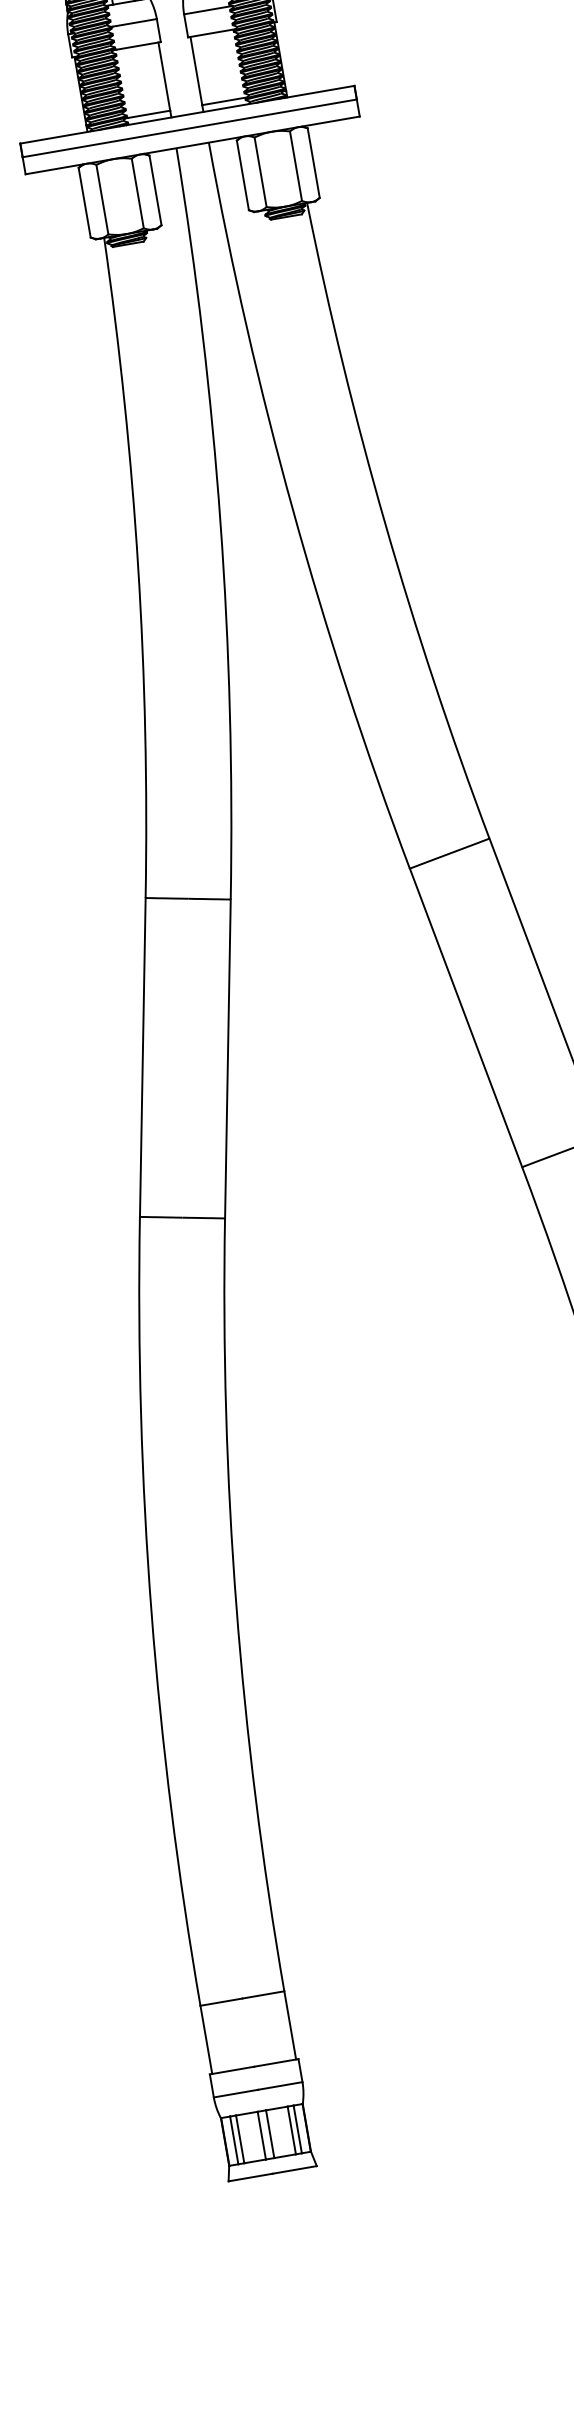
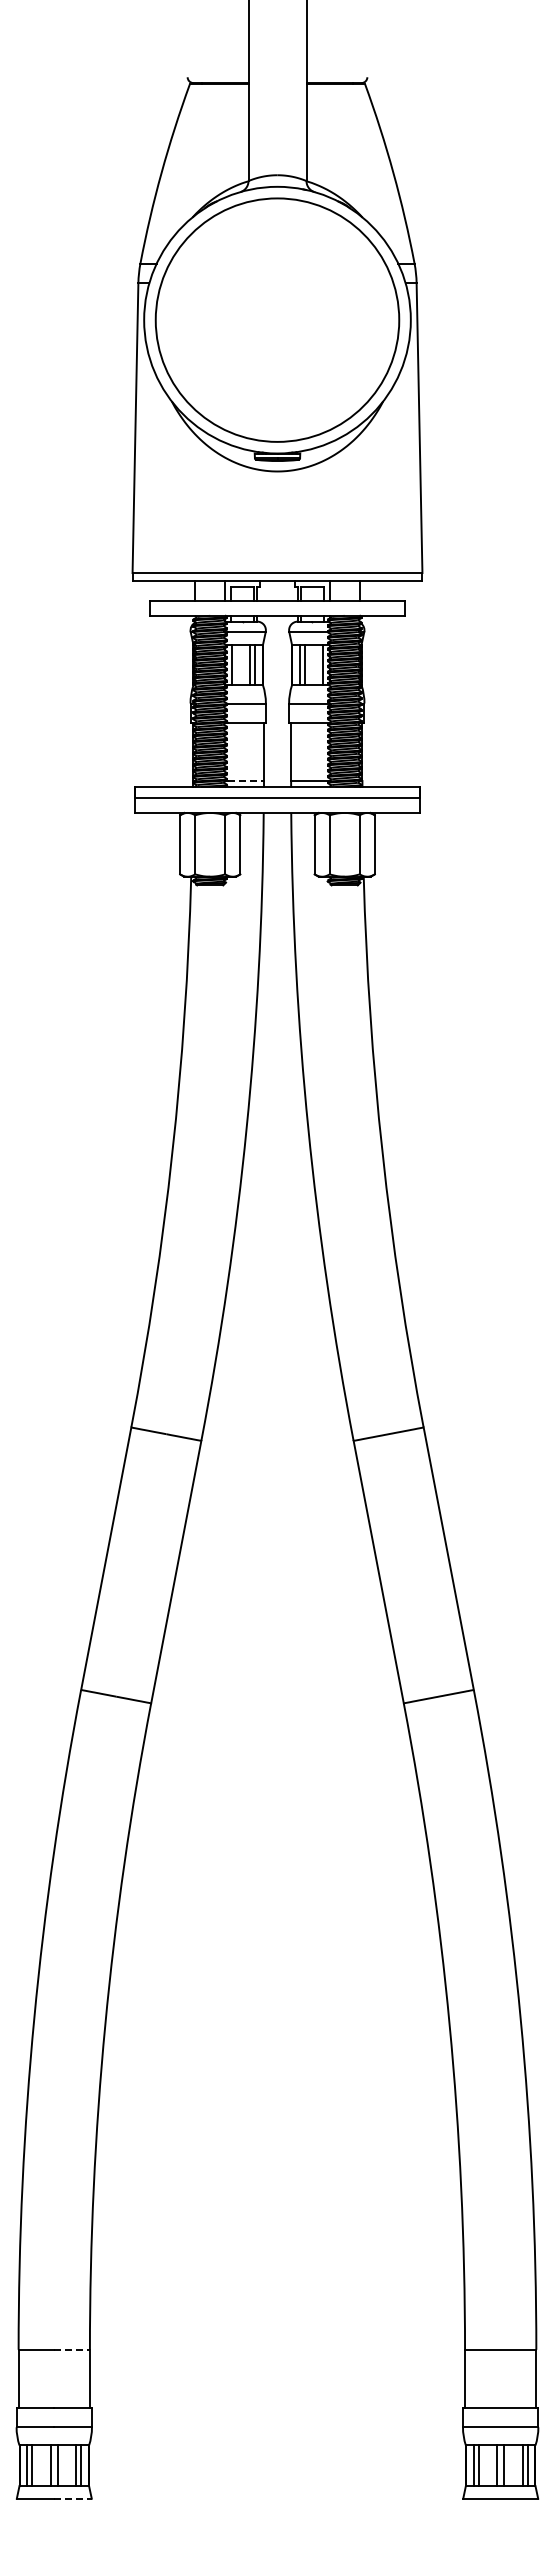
line: (149, 114) -> (246, 781), solid -> dashed
line: (263, 1994) -> (72, 2349), solid -> dashed
line: (295, 2169) -> (73, 2498), solid -> dashed

